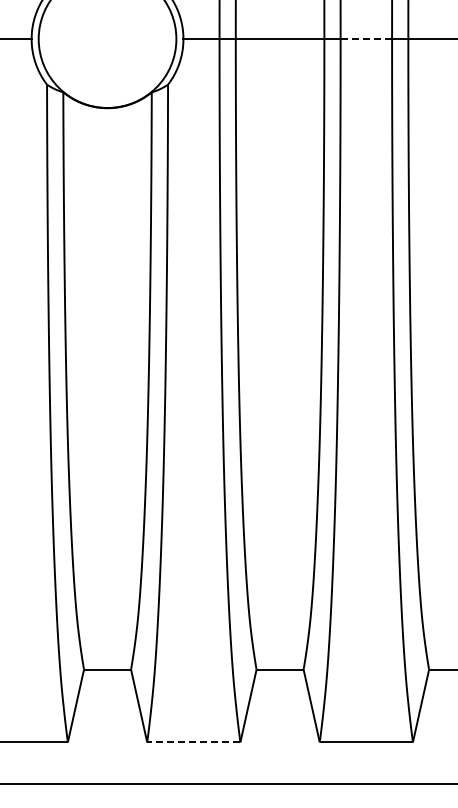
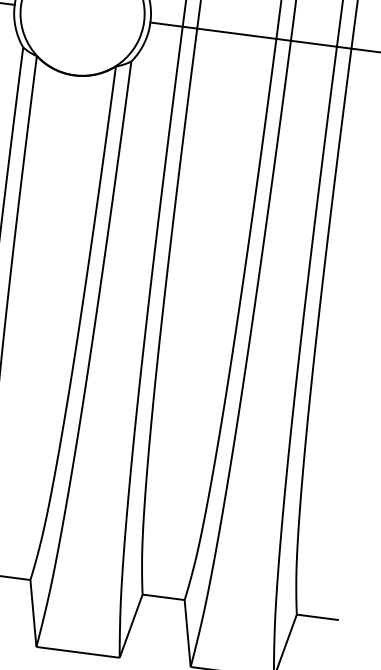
line: (366, 39) -> (314, 44), dashed -> solid
line: (193, 742) -> (77, 652), dashed -> solid

